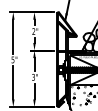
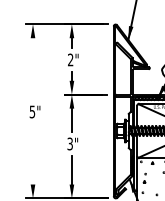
line: (13, 36) -> (33, 68), removed
line: (13, 82) -> (33, 153), removed

